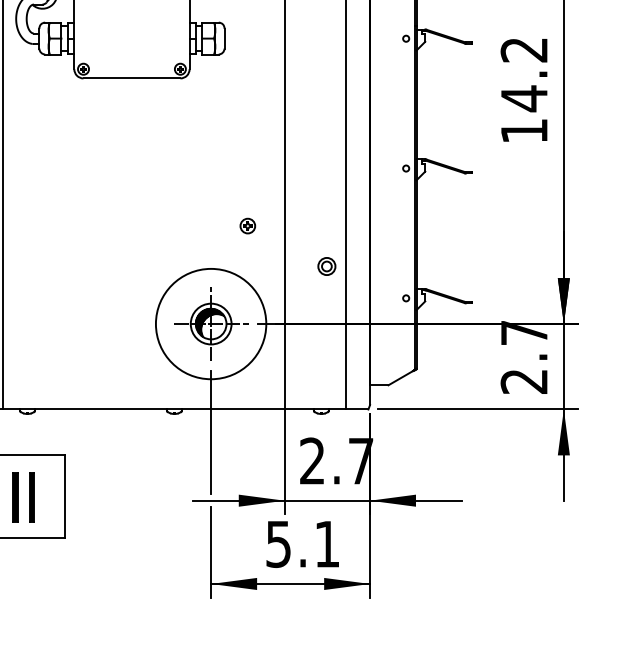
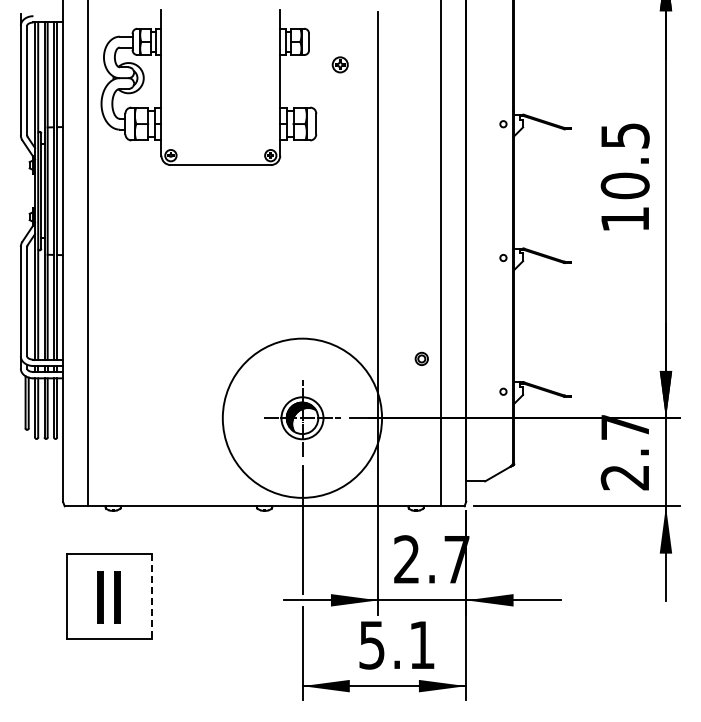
text: (523, 74) -> (624, 161), 14.2 -> 10.5
part: (247, 225) -> (339, 316), removed
part: (326, 266) -> (421, 358), size x0.7
circle: (211, 324) -> (302, 418), size x1.4
line: (65, 497) -> (152, 596), solid -> dashed

